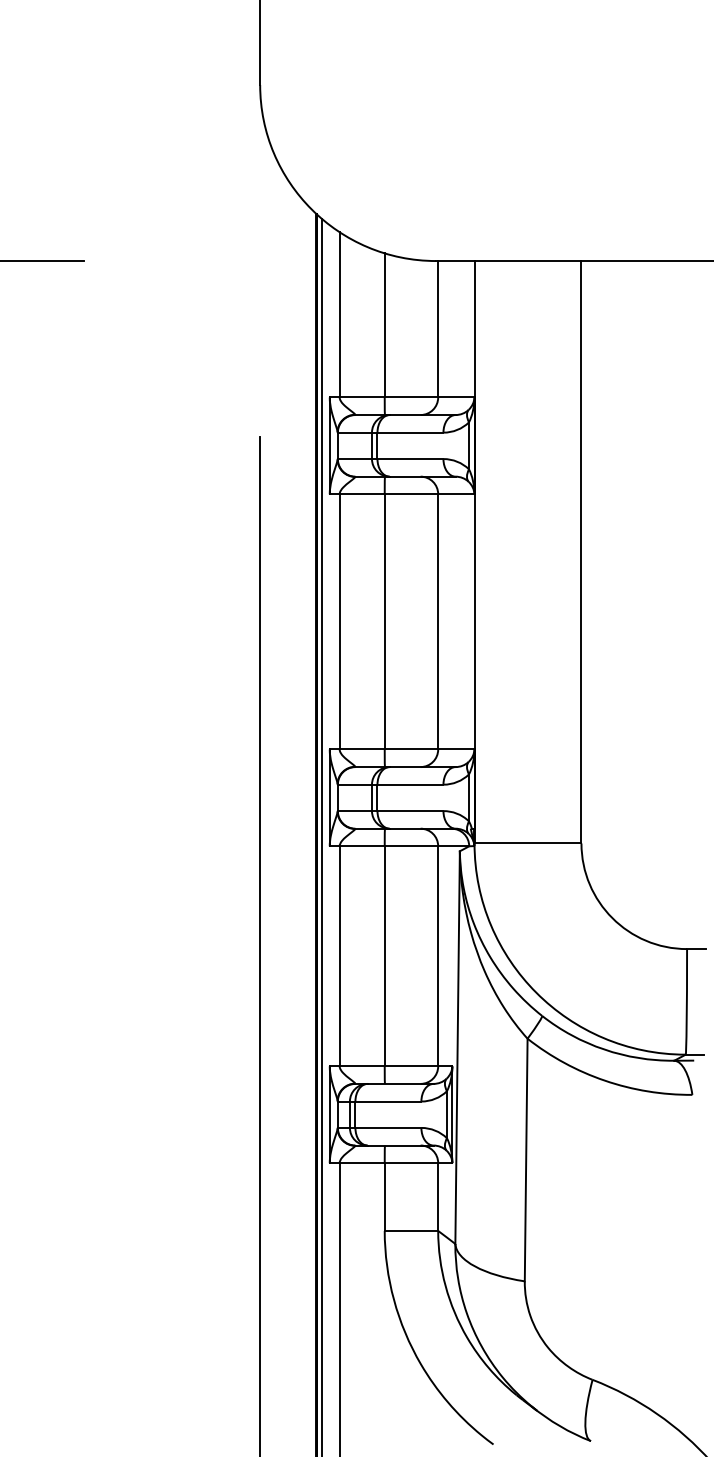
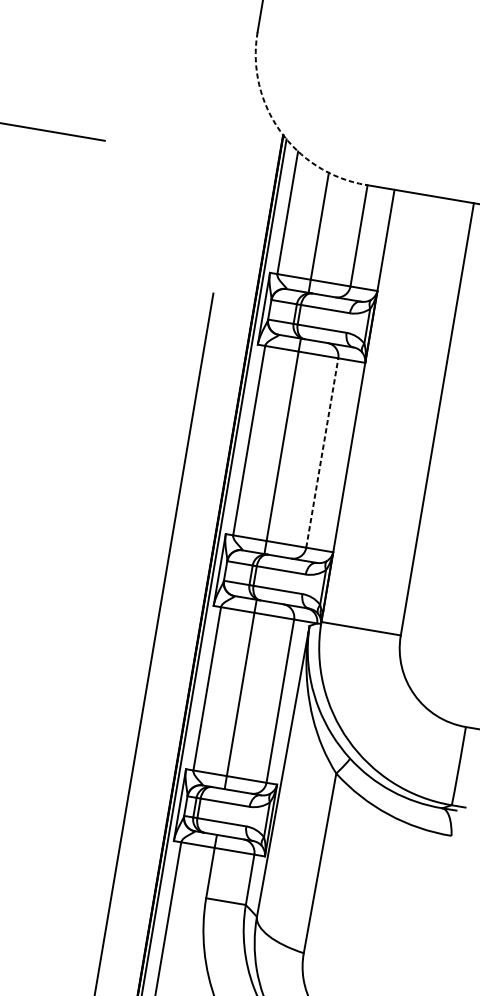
arc: (311, 209) -> (280, 131), solid -> dashed
line: (438, 621) -> (322, 452), solid -> dashed

